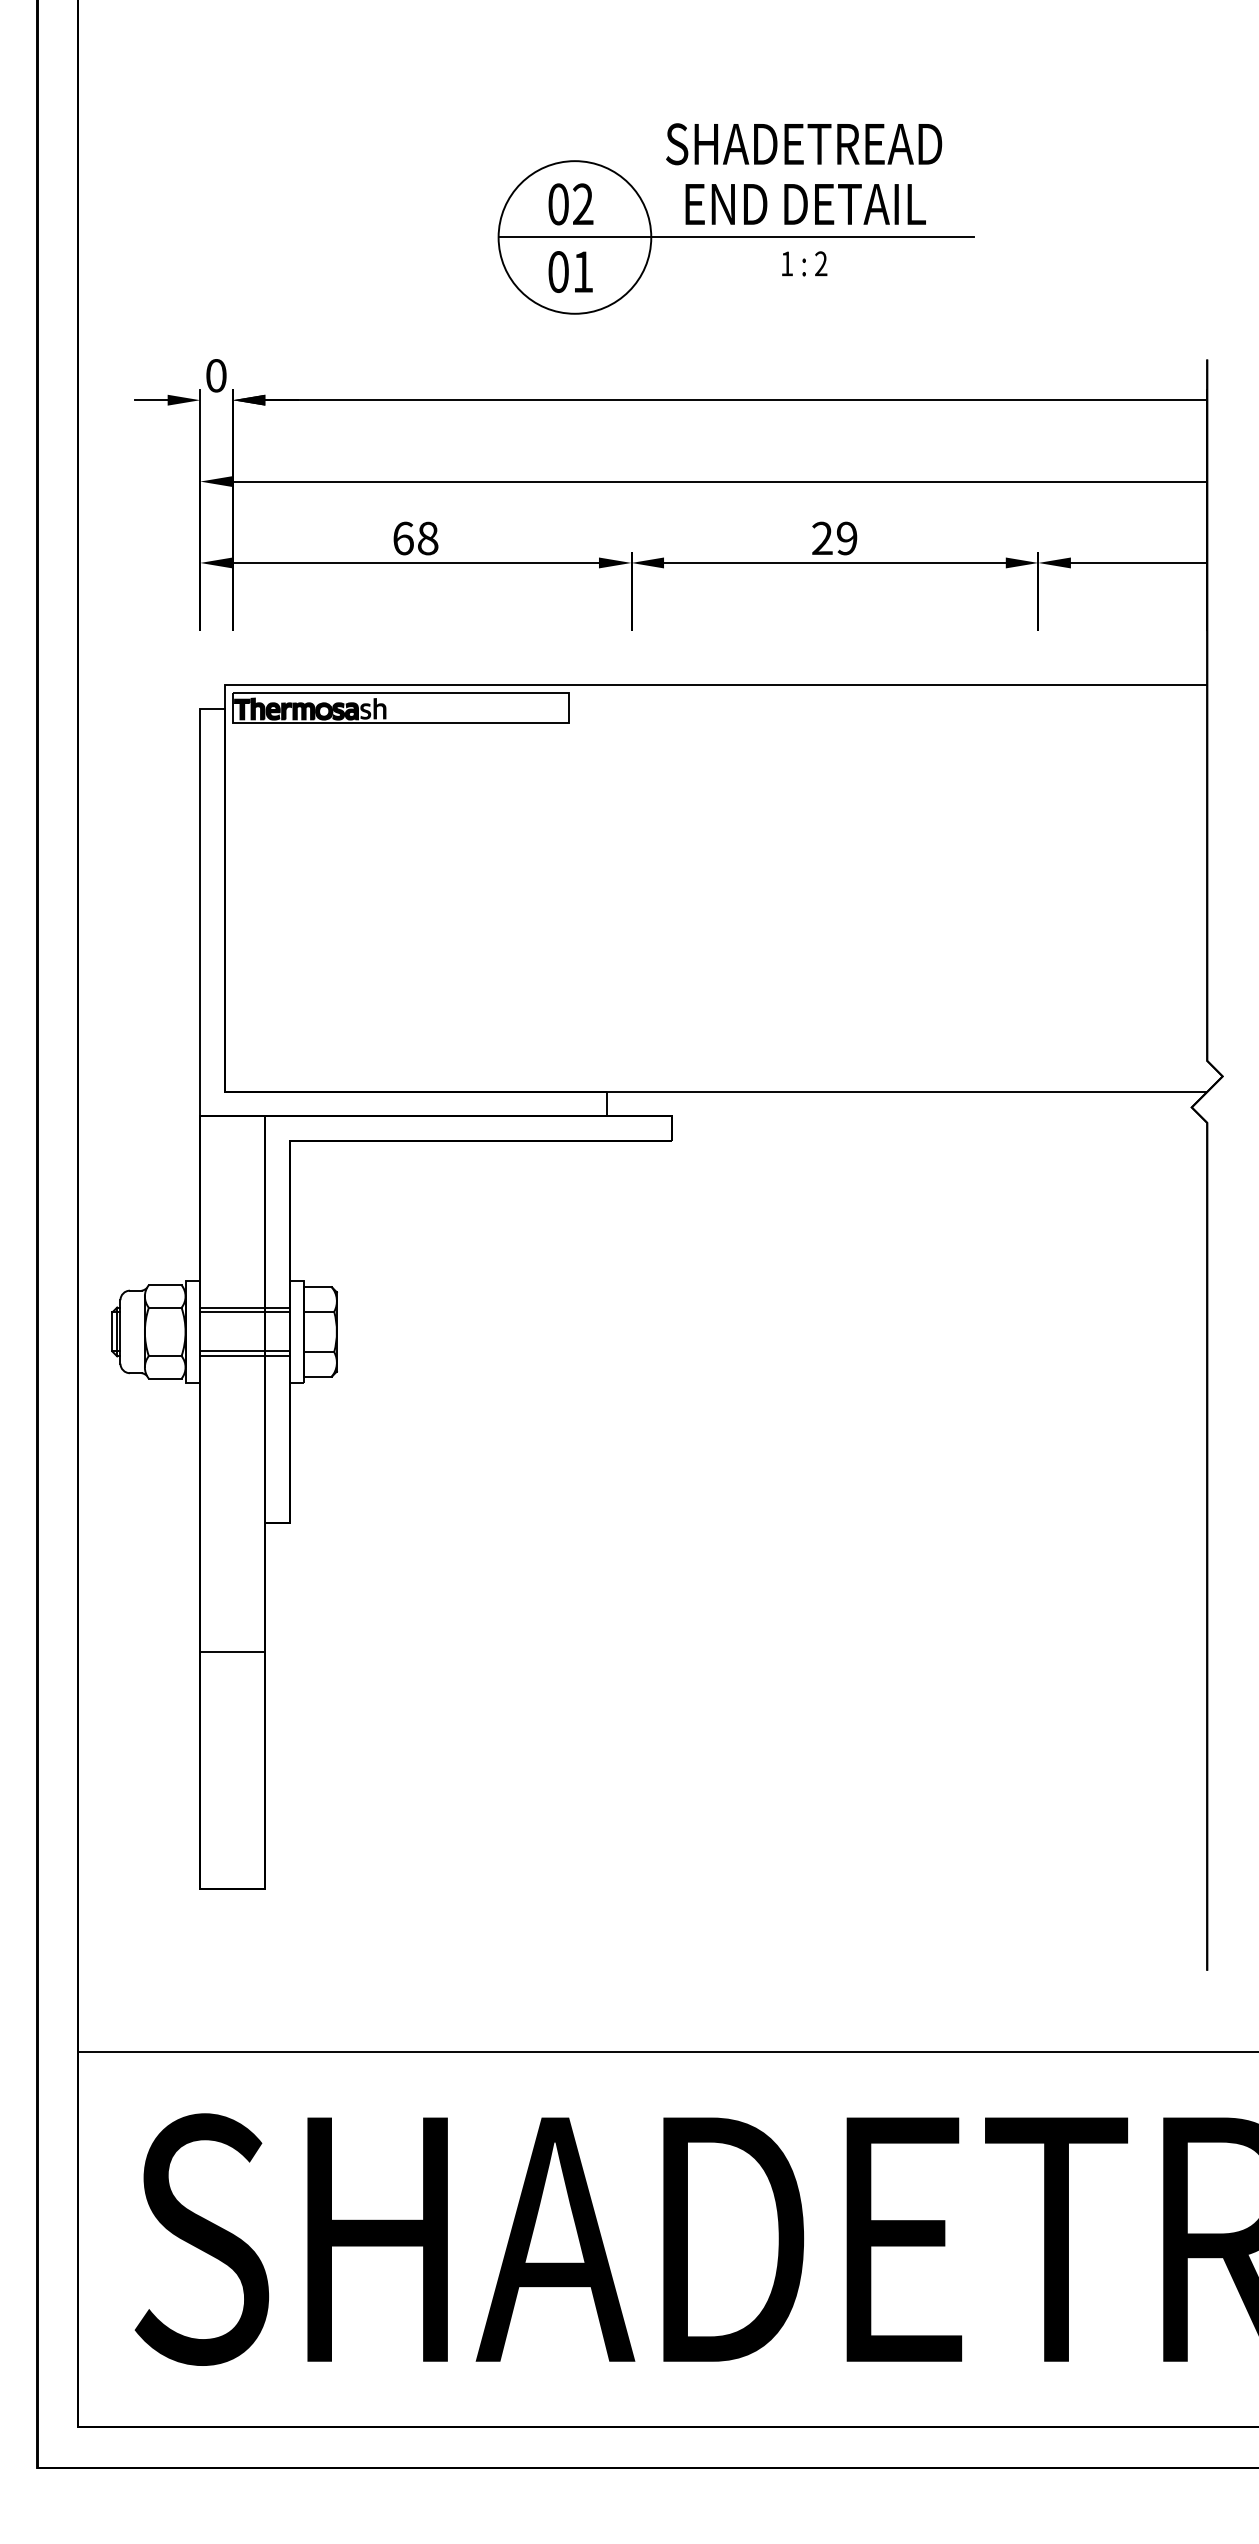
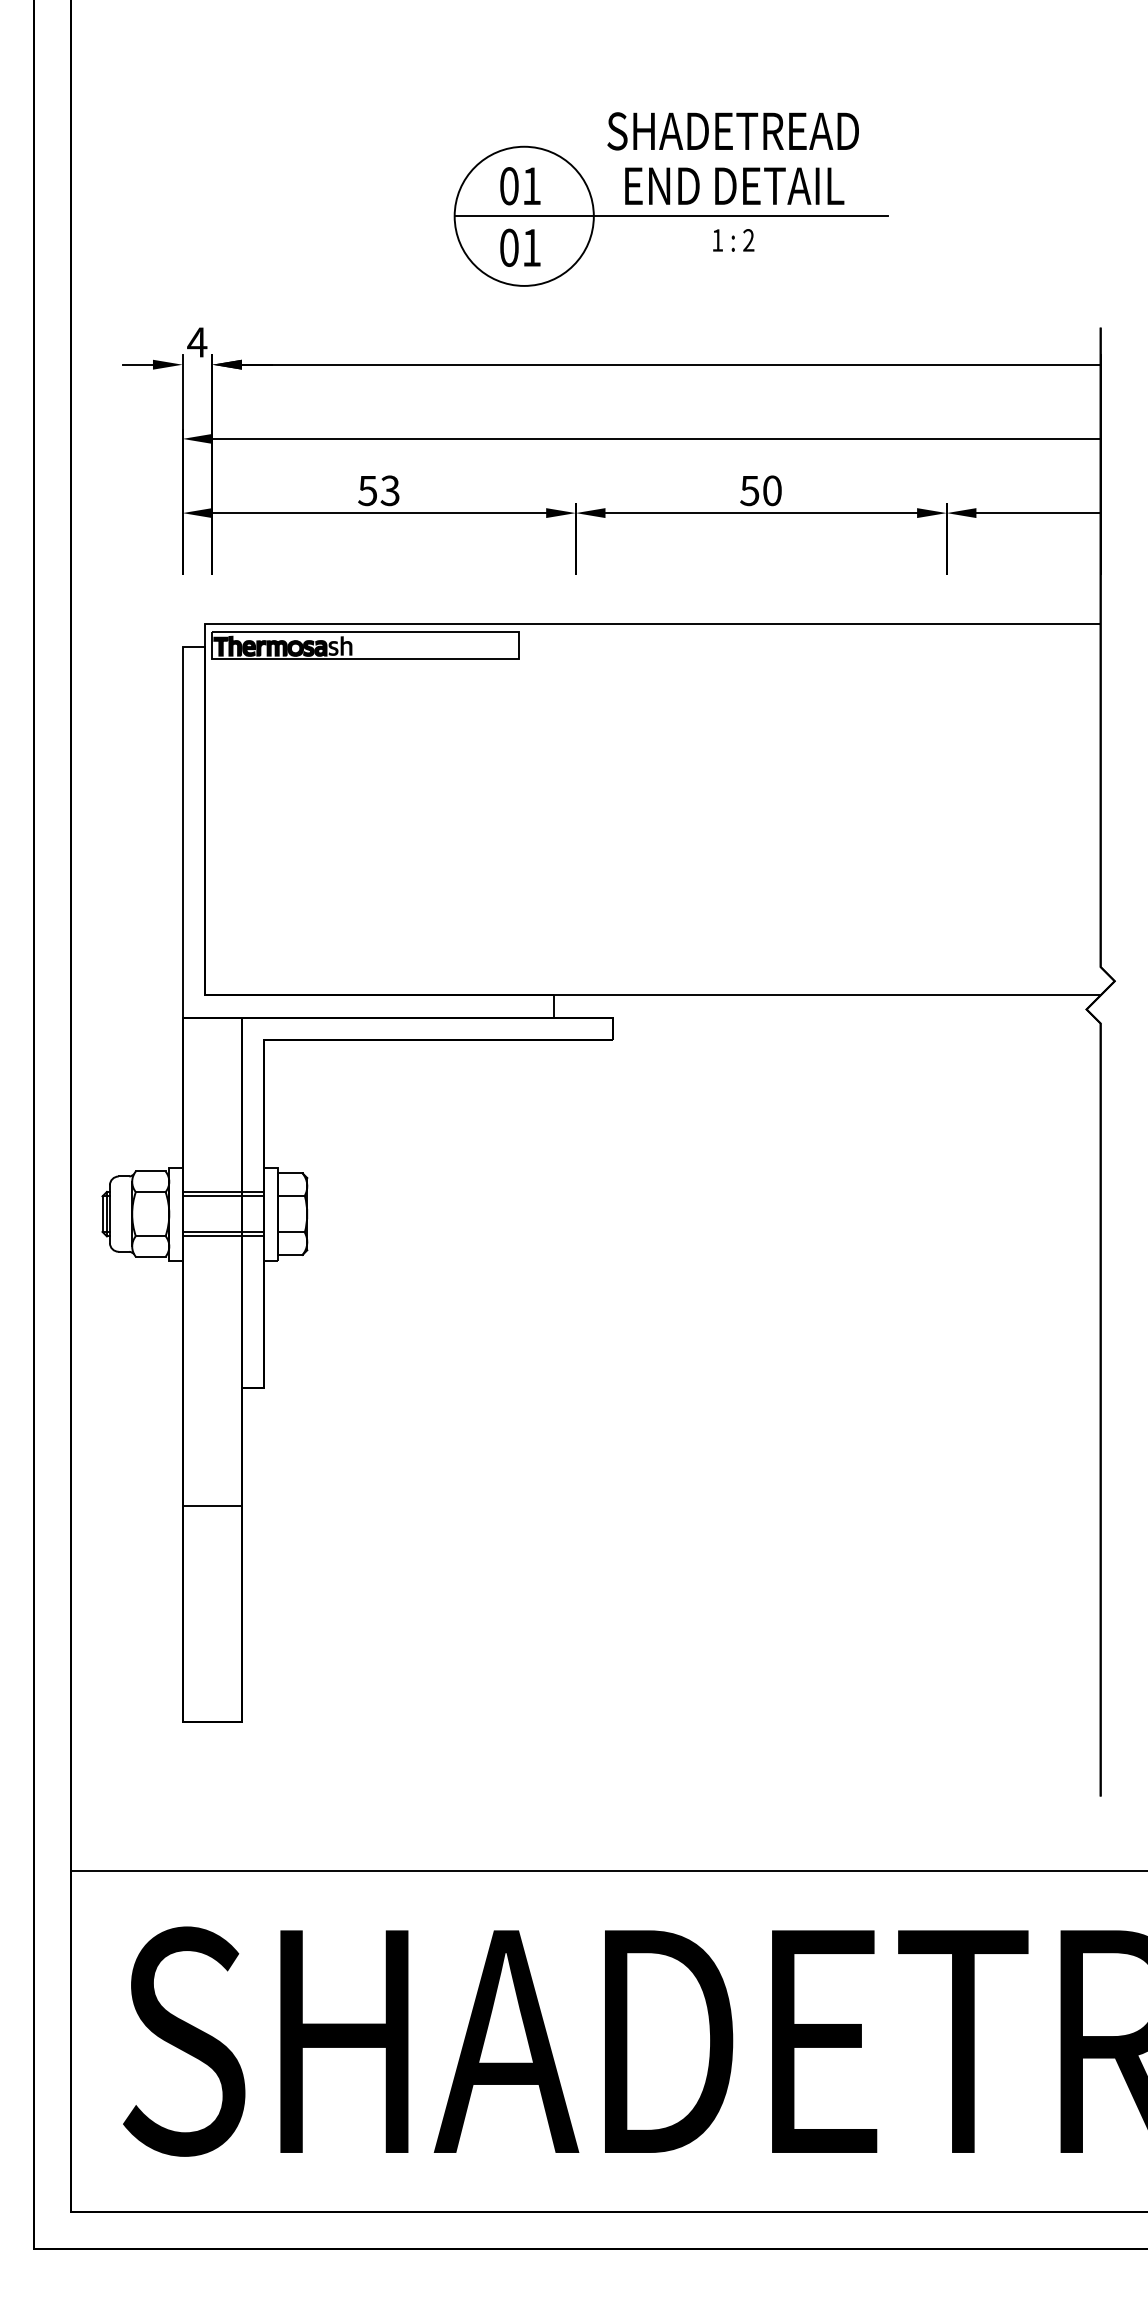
text: (582, 203) -> (531, 185), 02 -> 01
text: (216, 375) -> (197, 342), 0 -> 4
text: (415, 538) -> (378, 490), 68 -> 53
text: (834, 538) -> (760, 490), 29 -> 50

